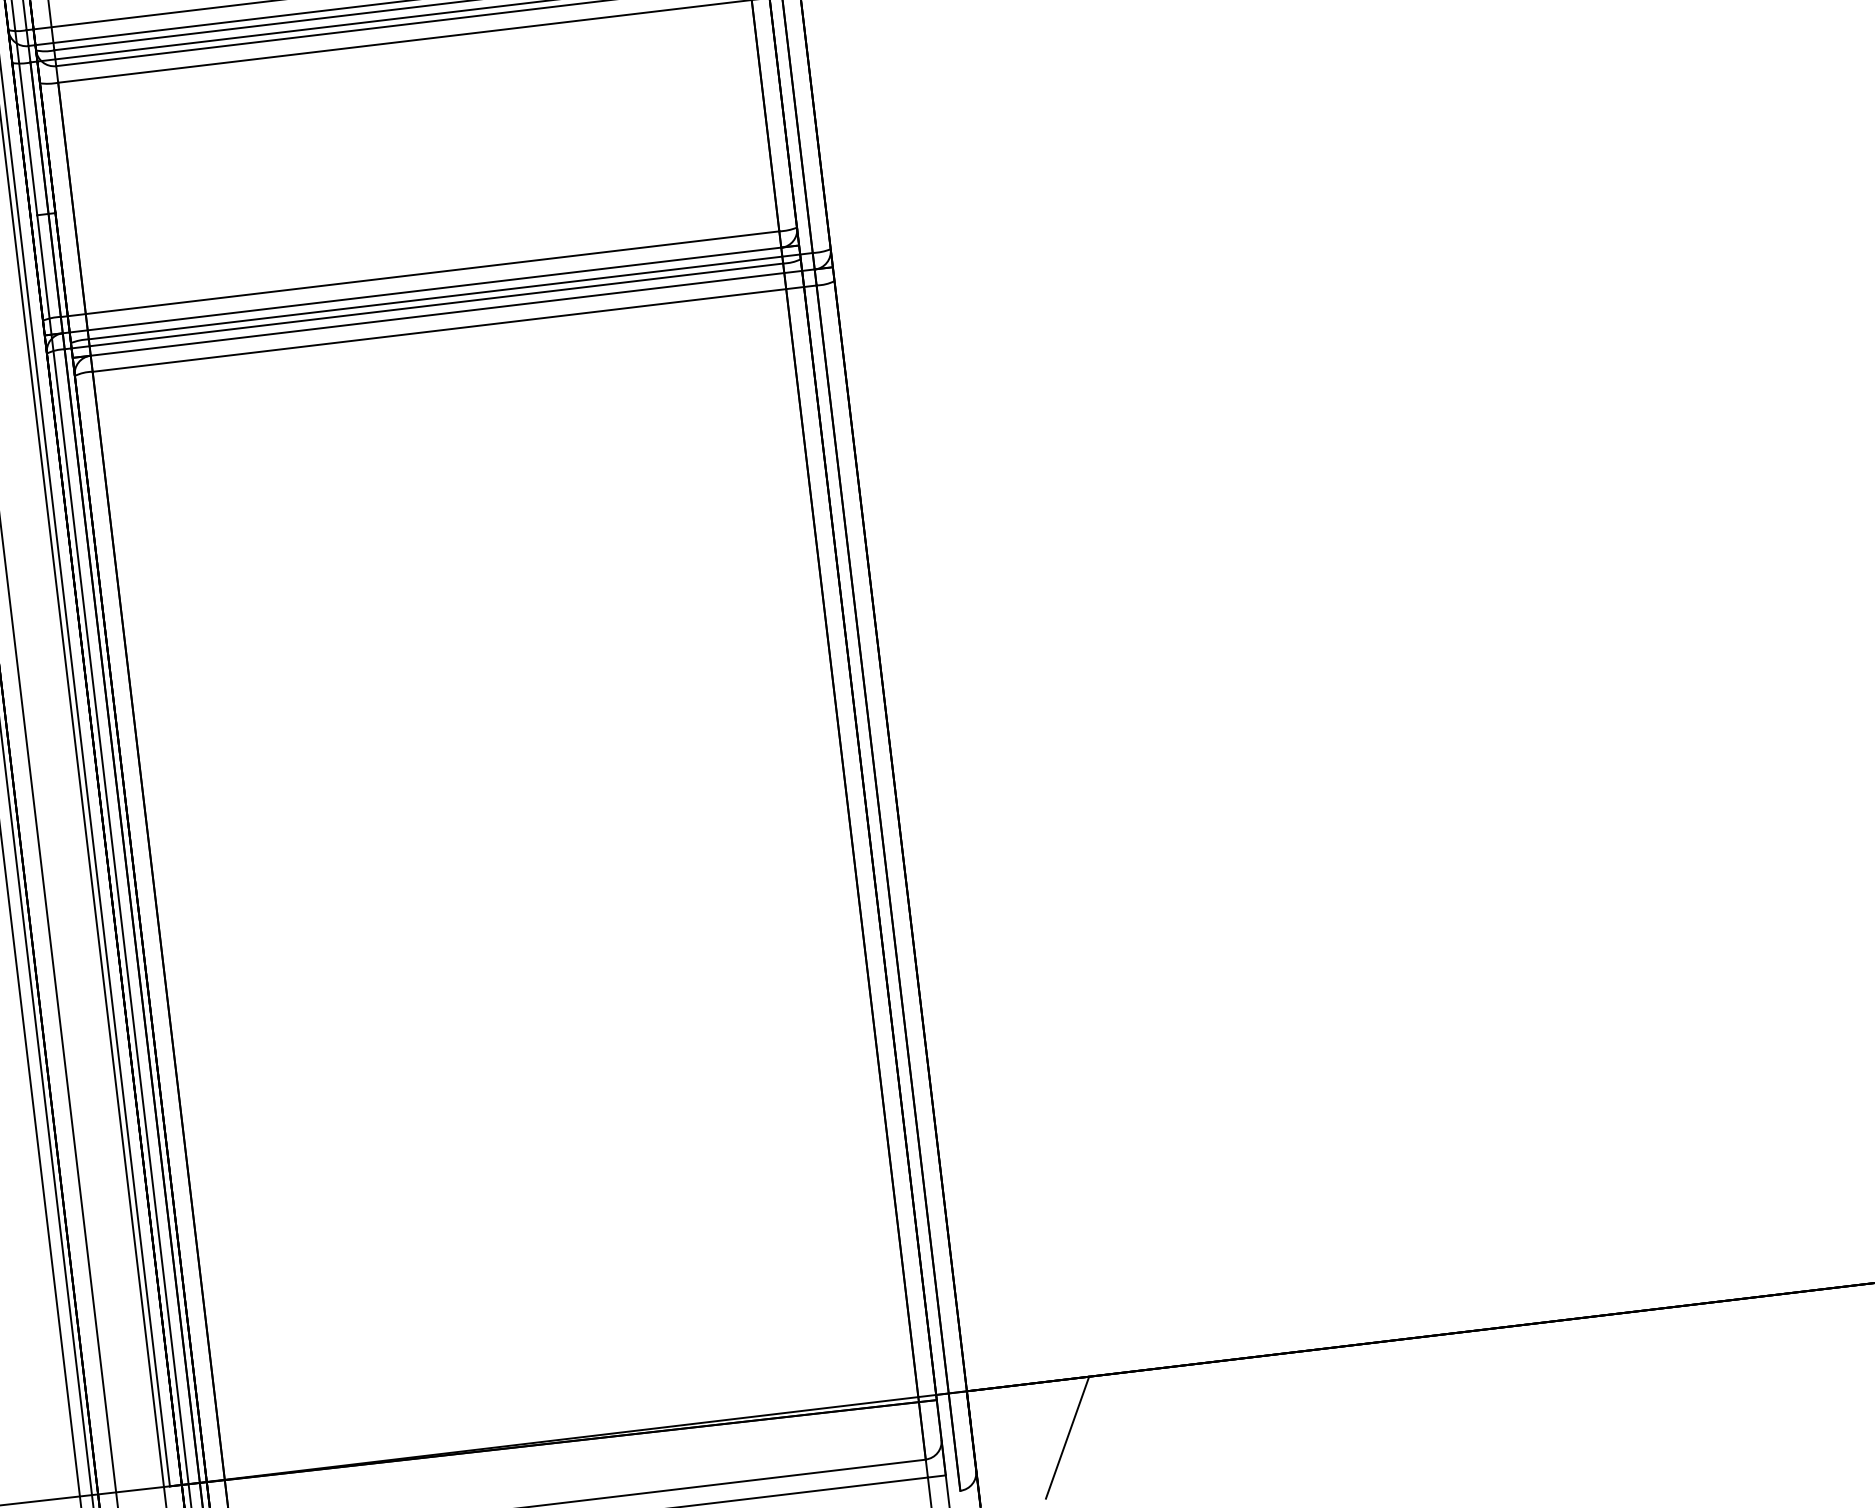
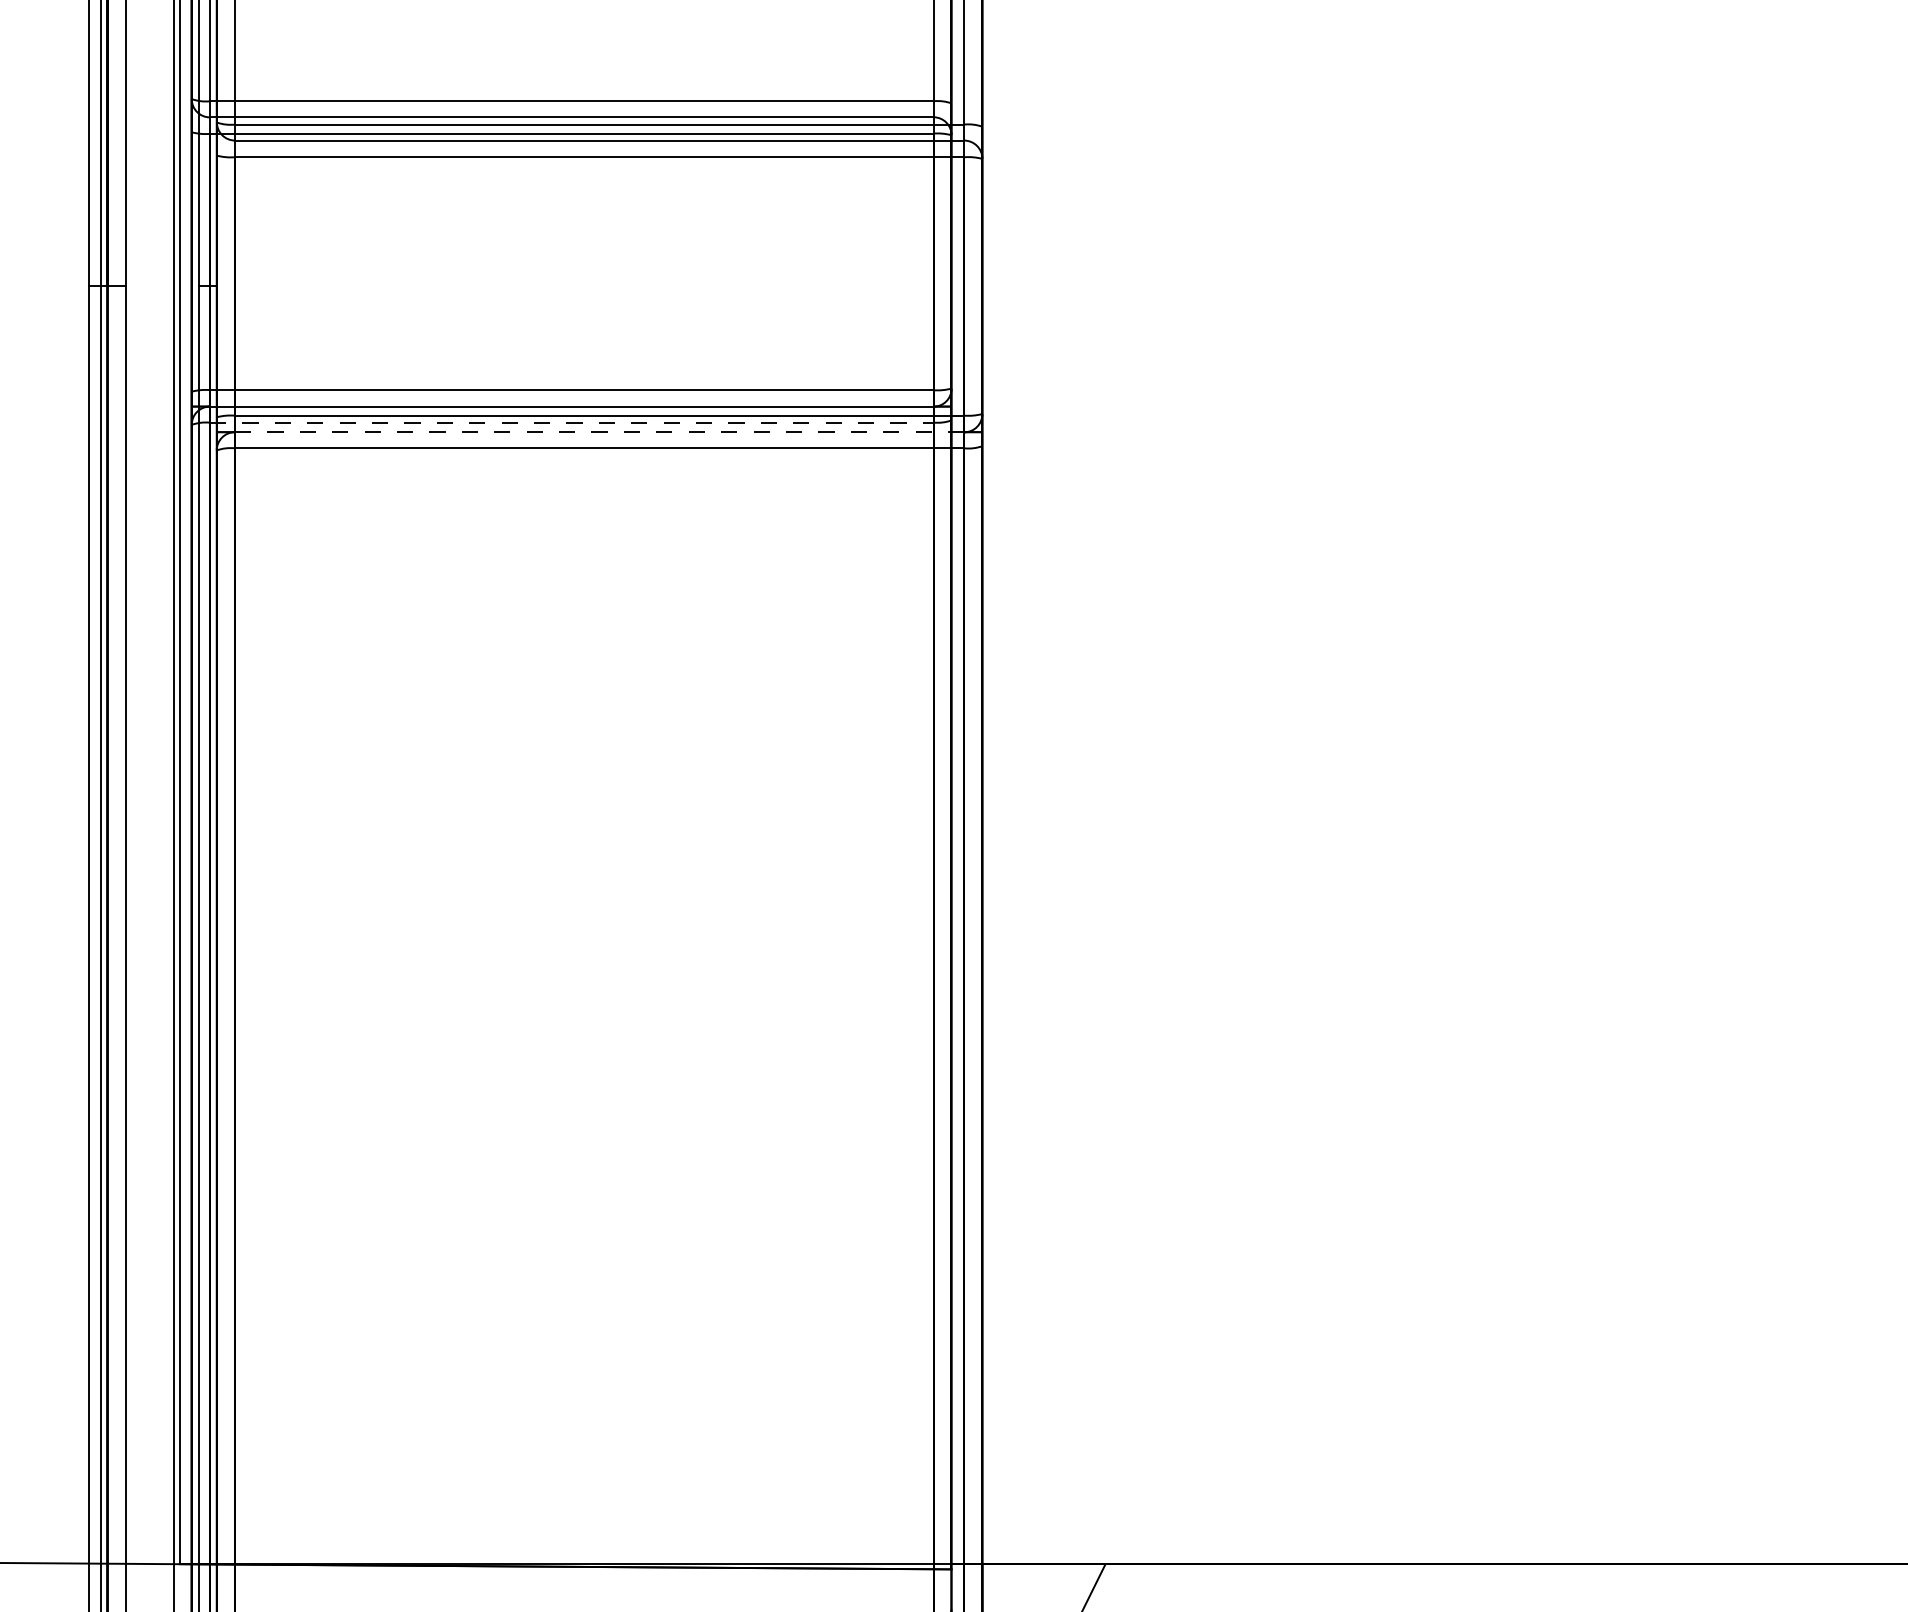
line: (423, 306) -> (571, 422), solid -> dashed
line: (452, 312) -> (599, 432), solid -> dashed

